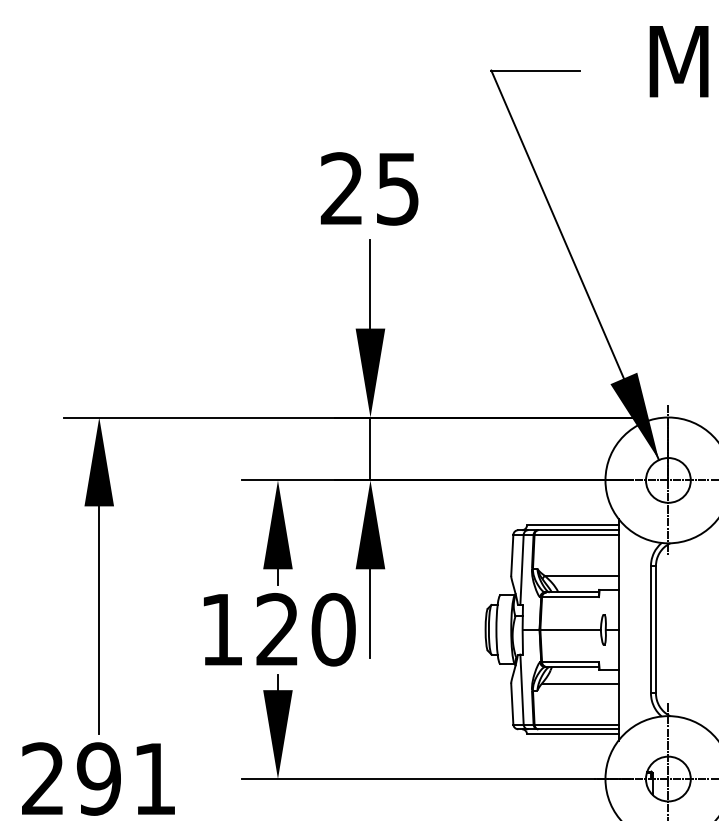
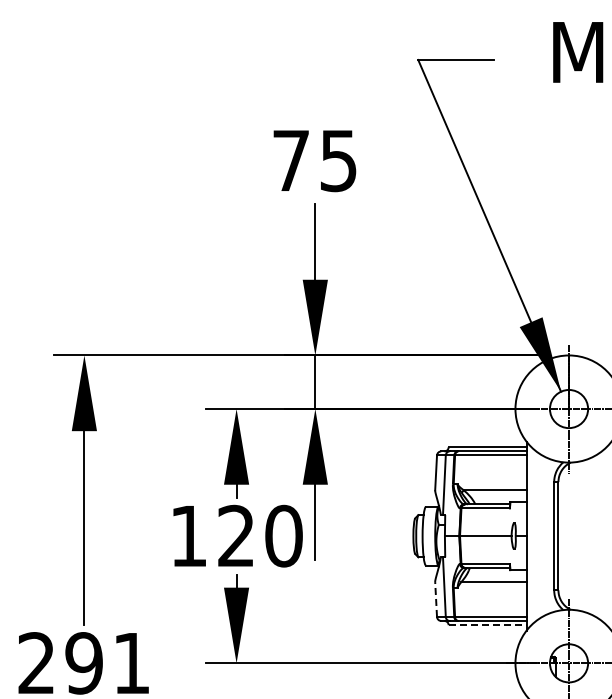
text: (341, 187) -> (290, 159), 25 -> 75
line: (512, 704) -> (436, 599), solid -> dashed
line: (572, 734) -> (487, 625), solid -> dashed

